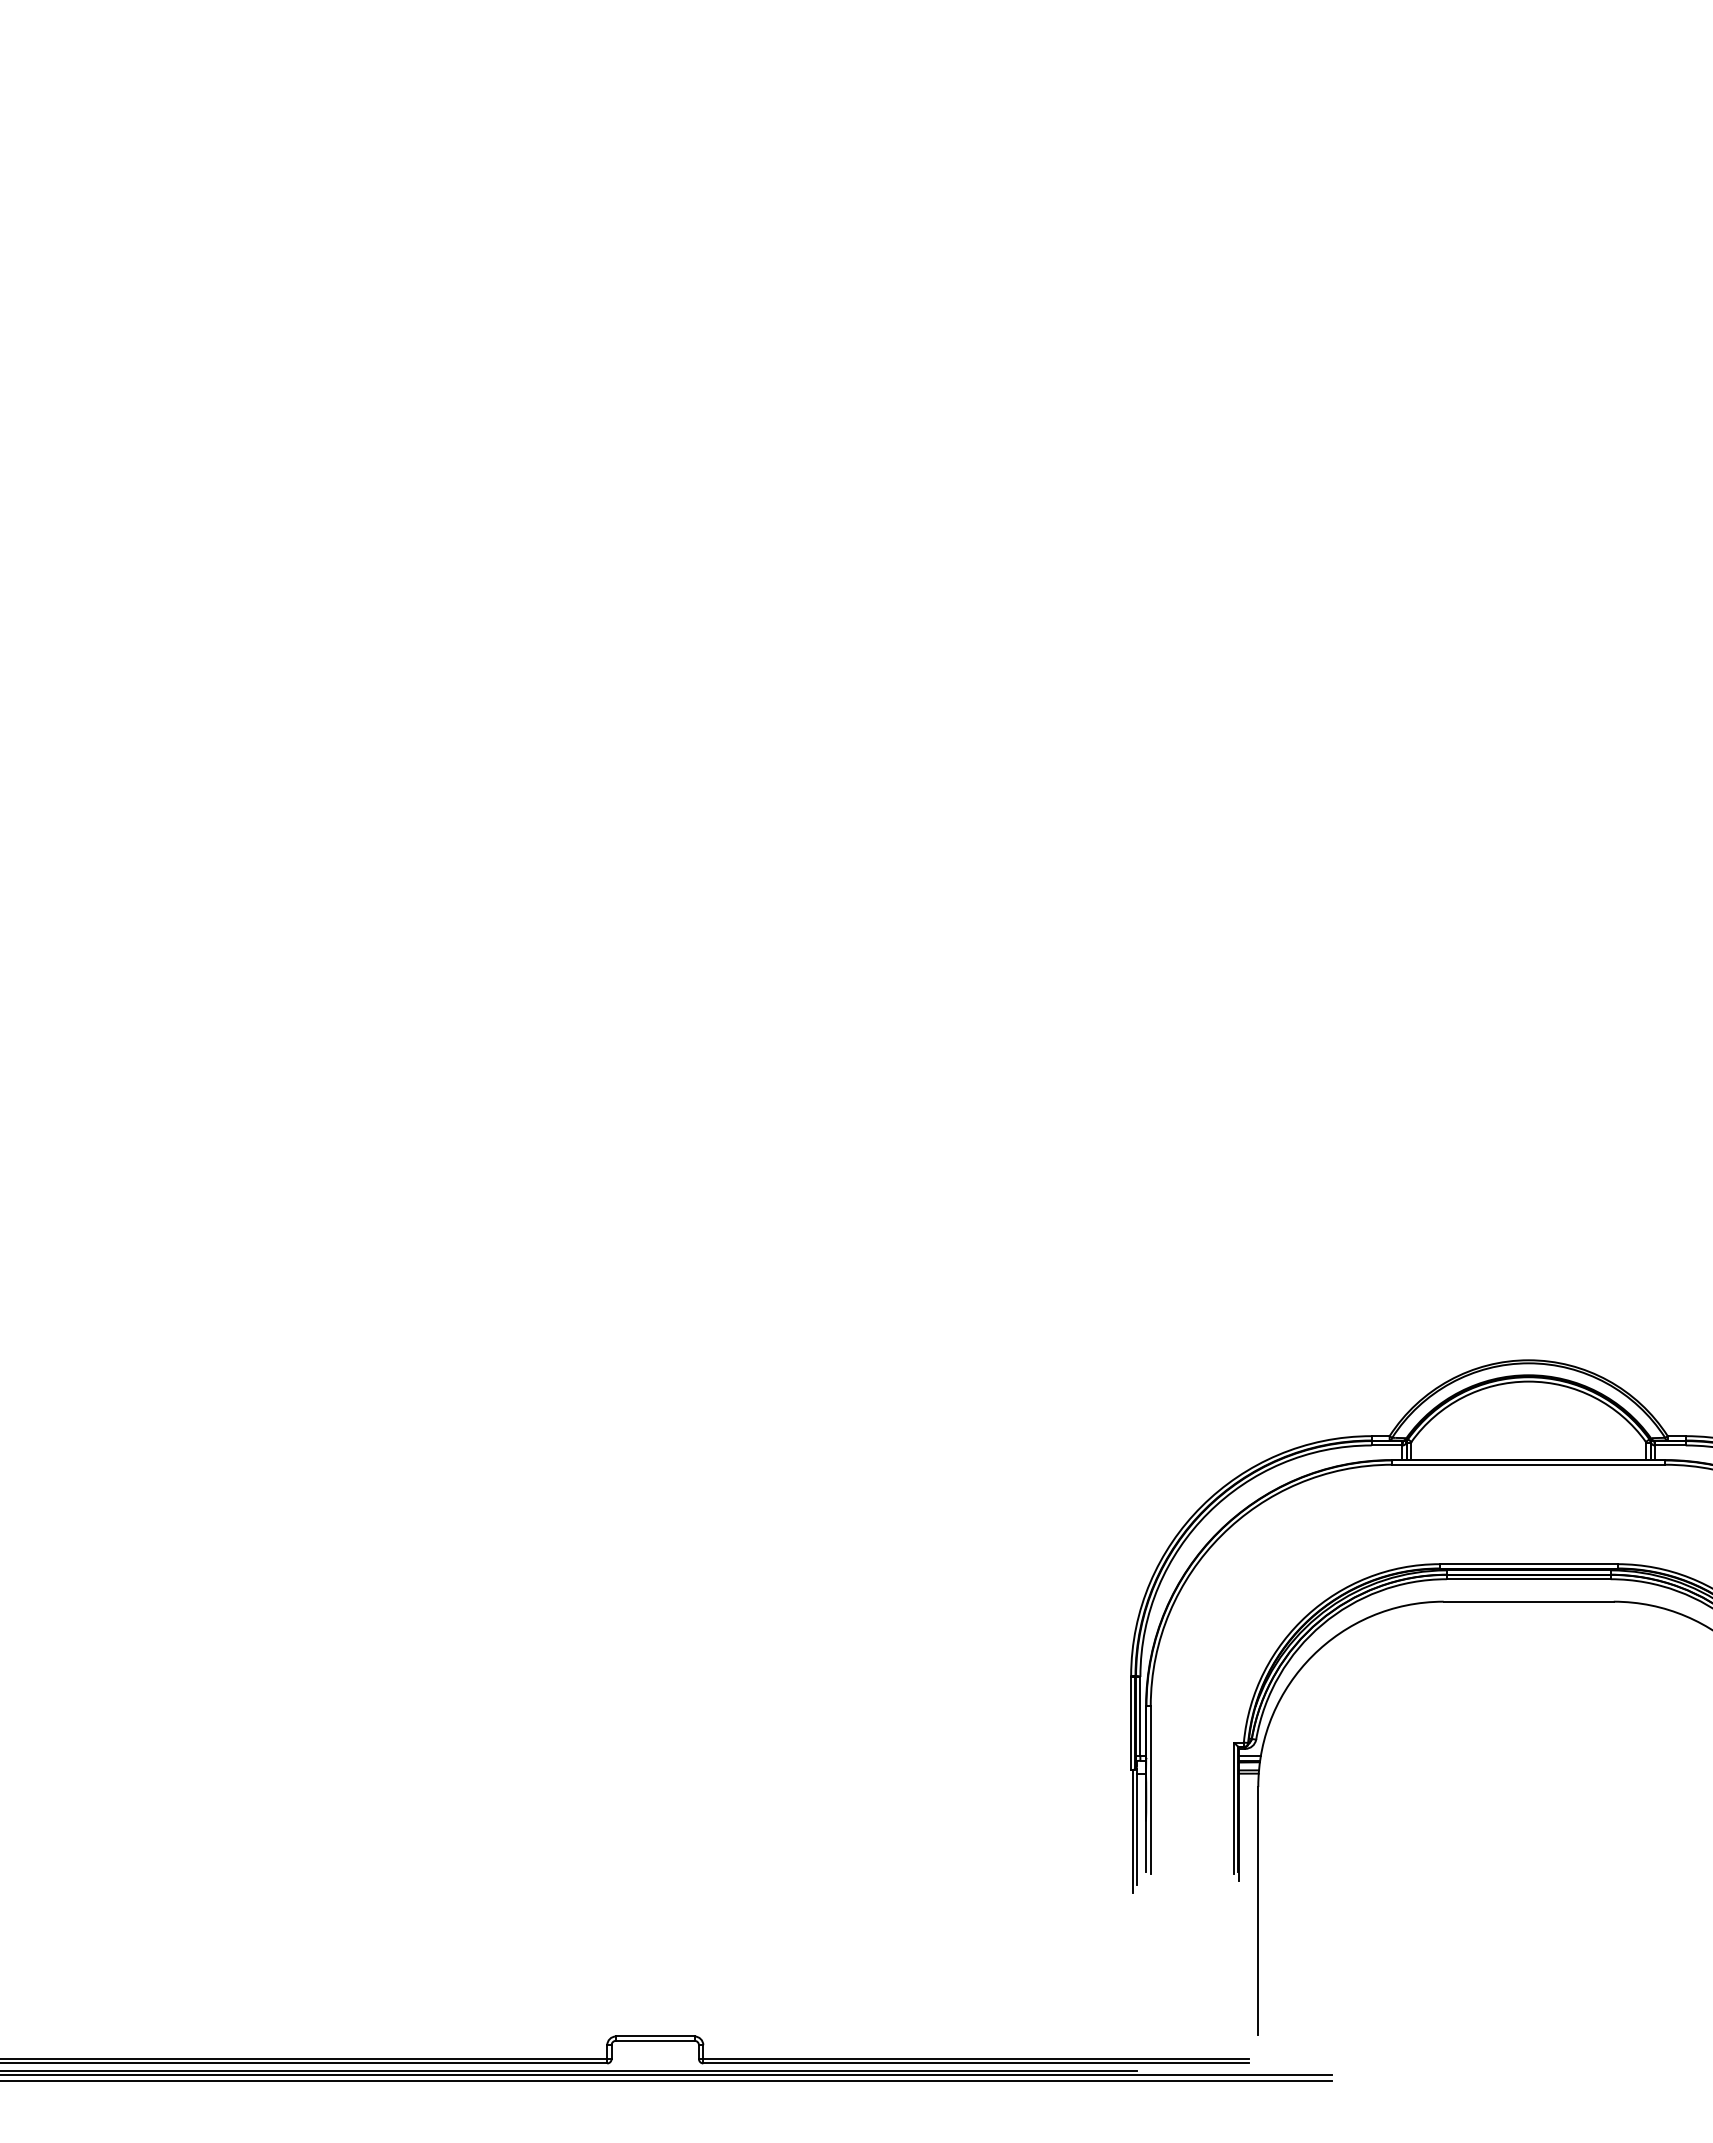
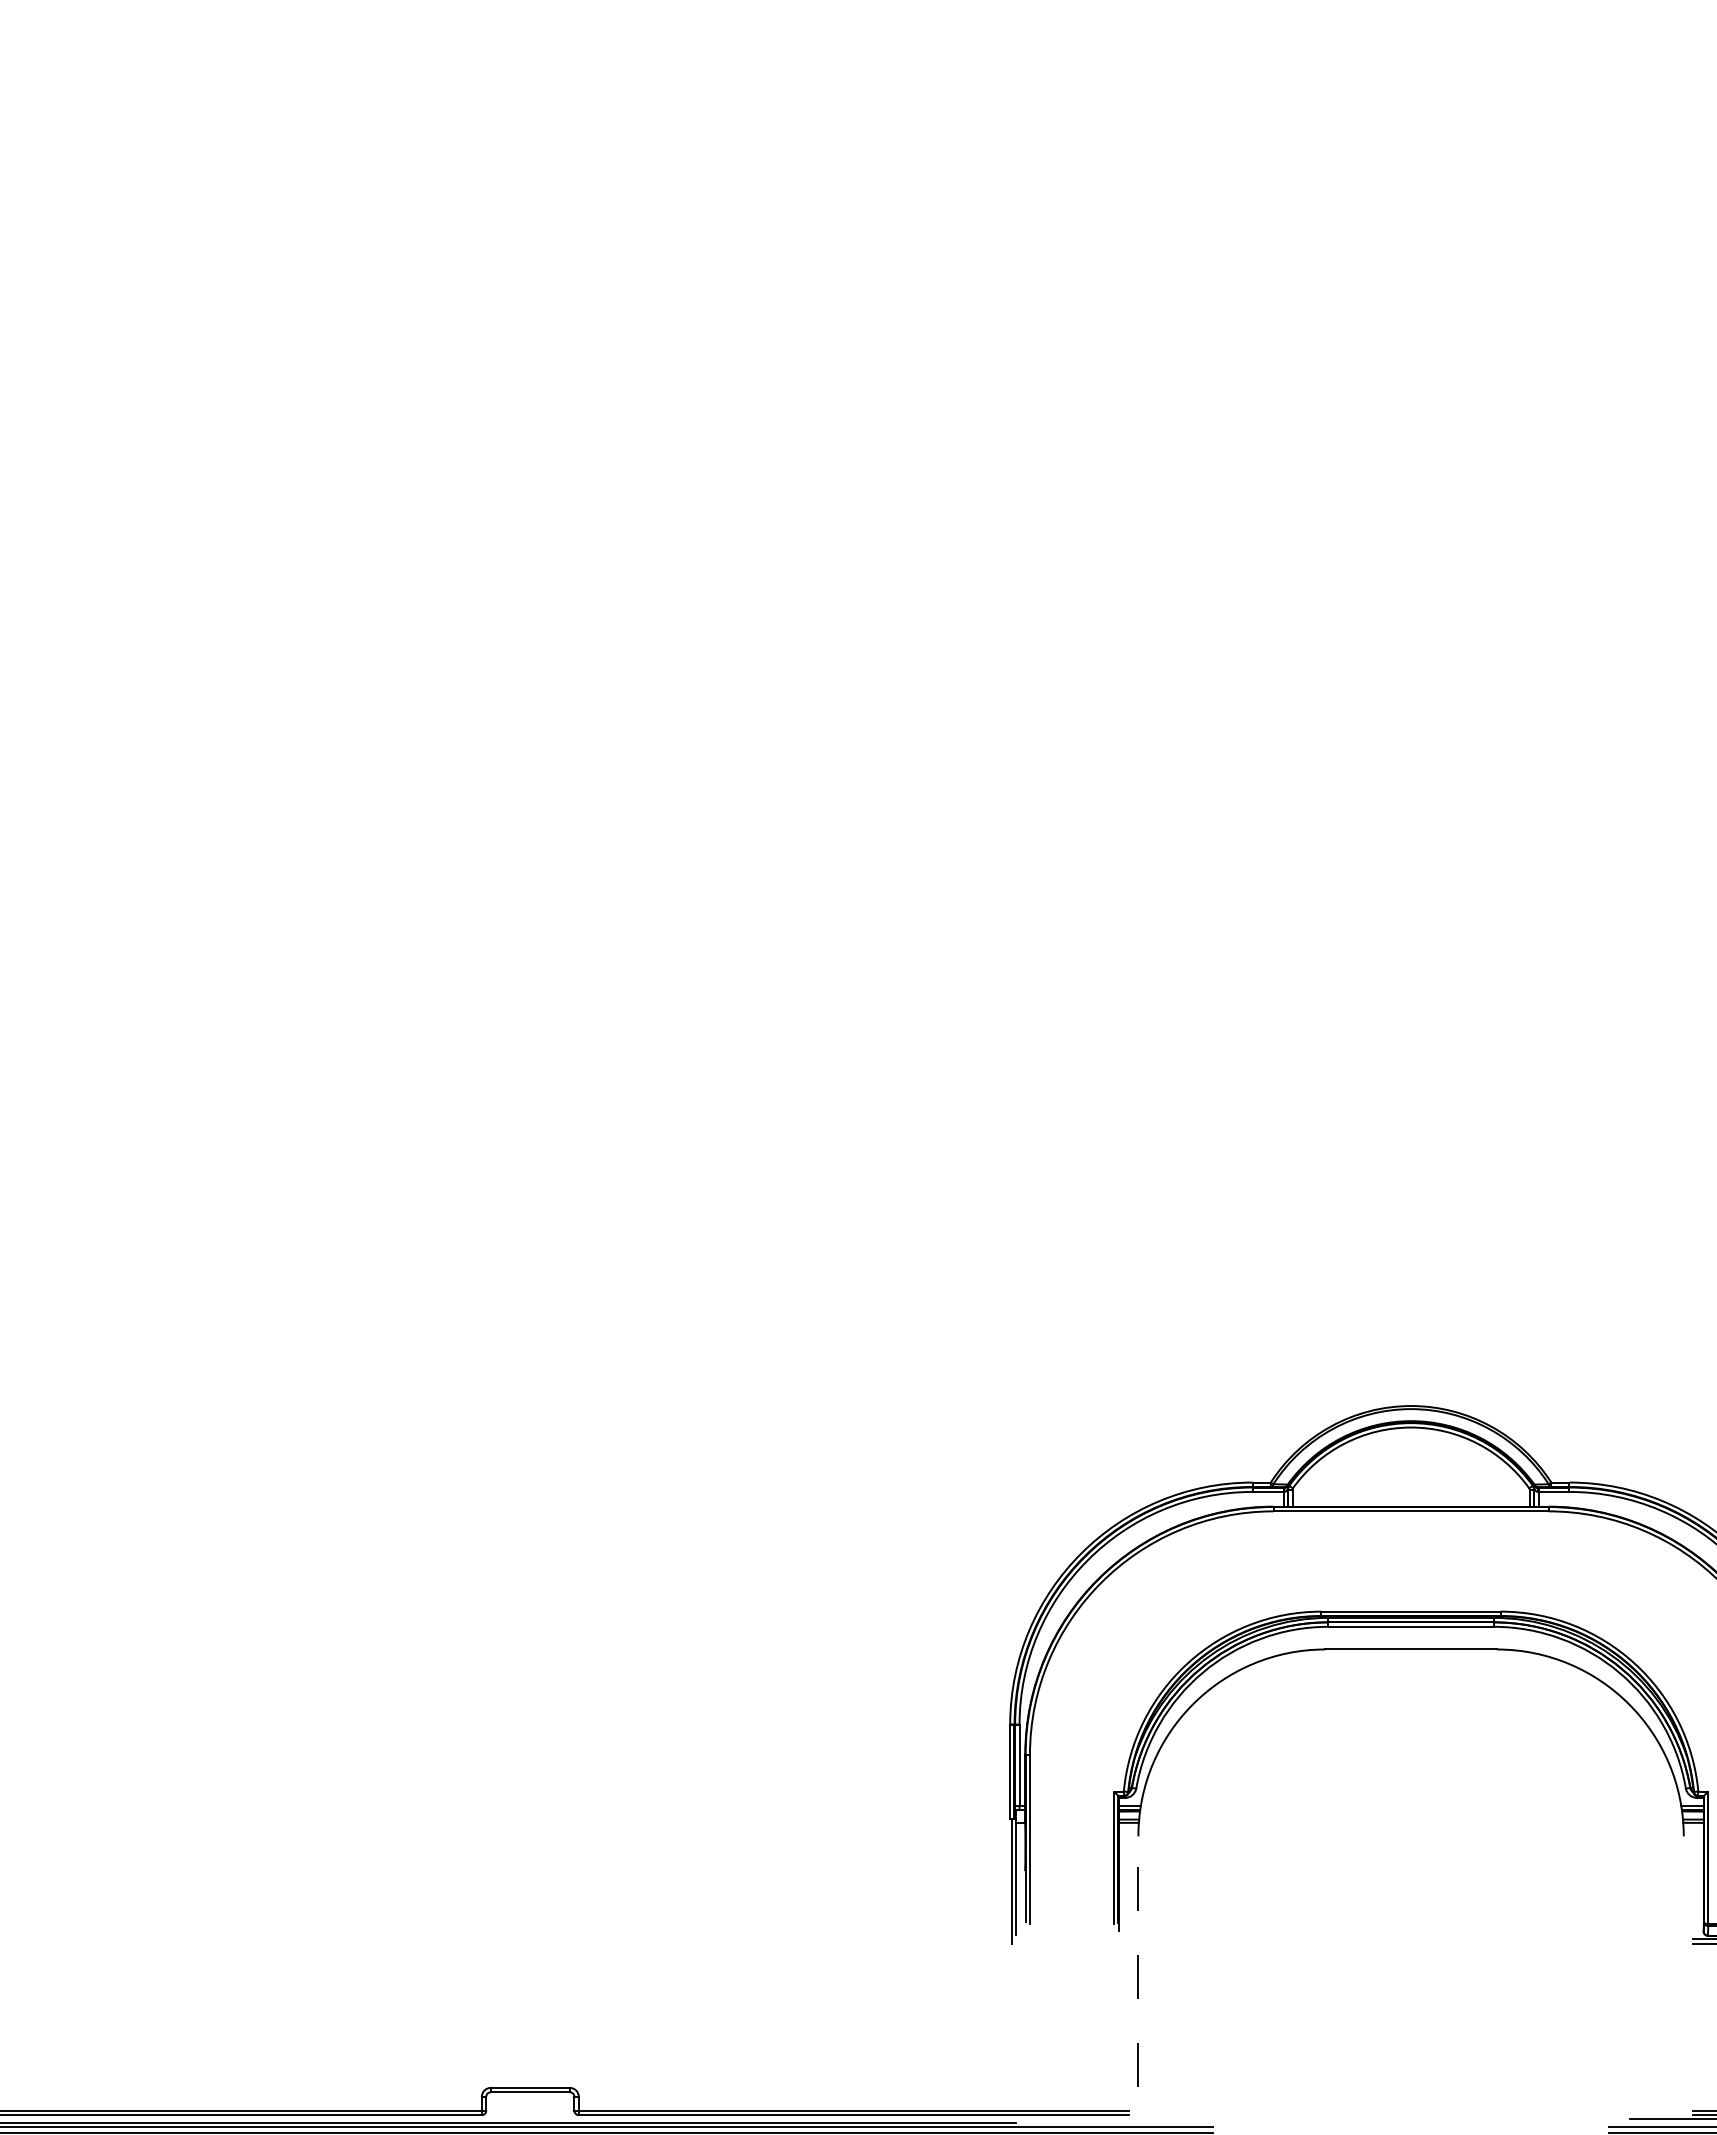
line: (1258, 1910) -> (1138, 1960), solid -> dashed

